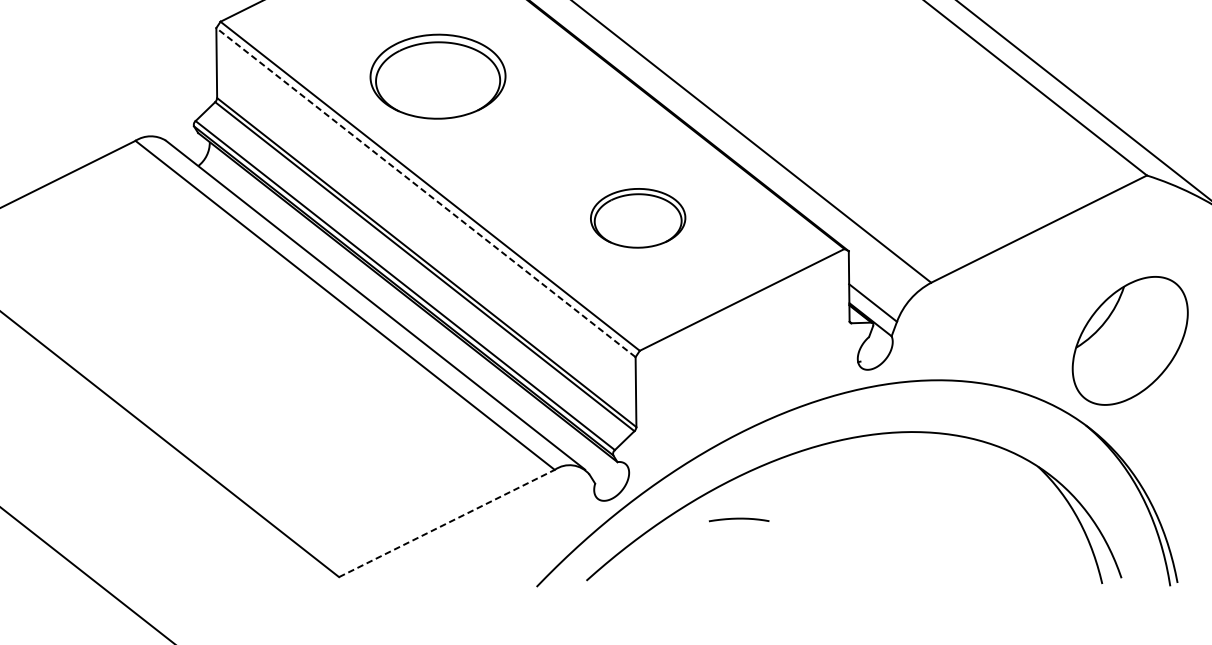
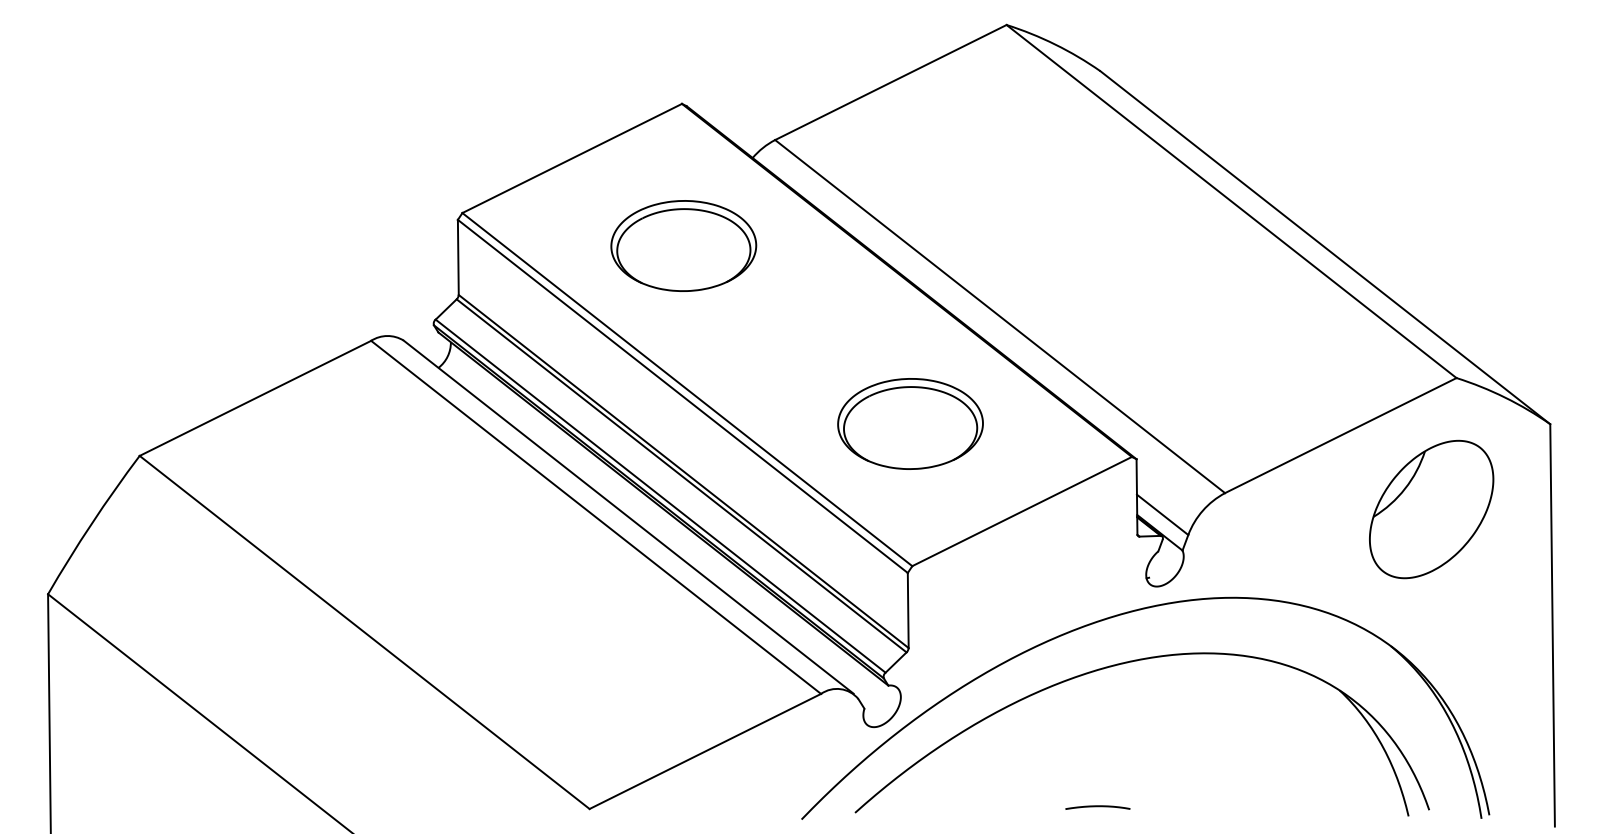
part: (437, 76) -> (683, 245), moved
line: (425, 192) -> (682, 396), dashed -> solid
part: (638, 217) -> (910, 423), size x1.43
part: (1130, 340) -> (1431, 509), moved
curve: (738, 519) -> (1097, 807), moved
line: (447, 523) -> (705, 751), dashed -> solid

